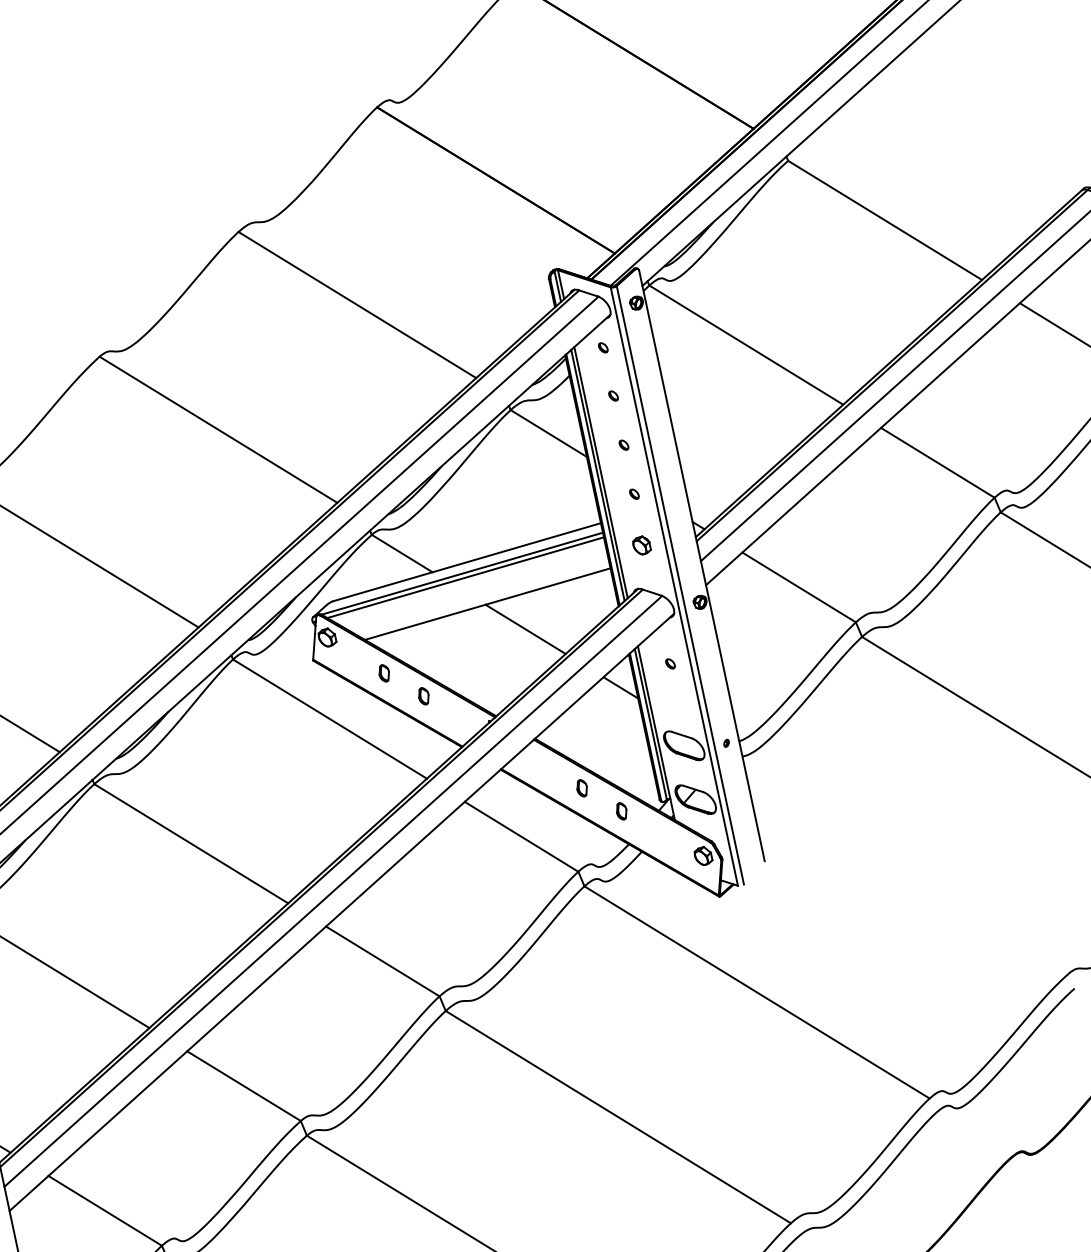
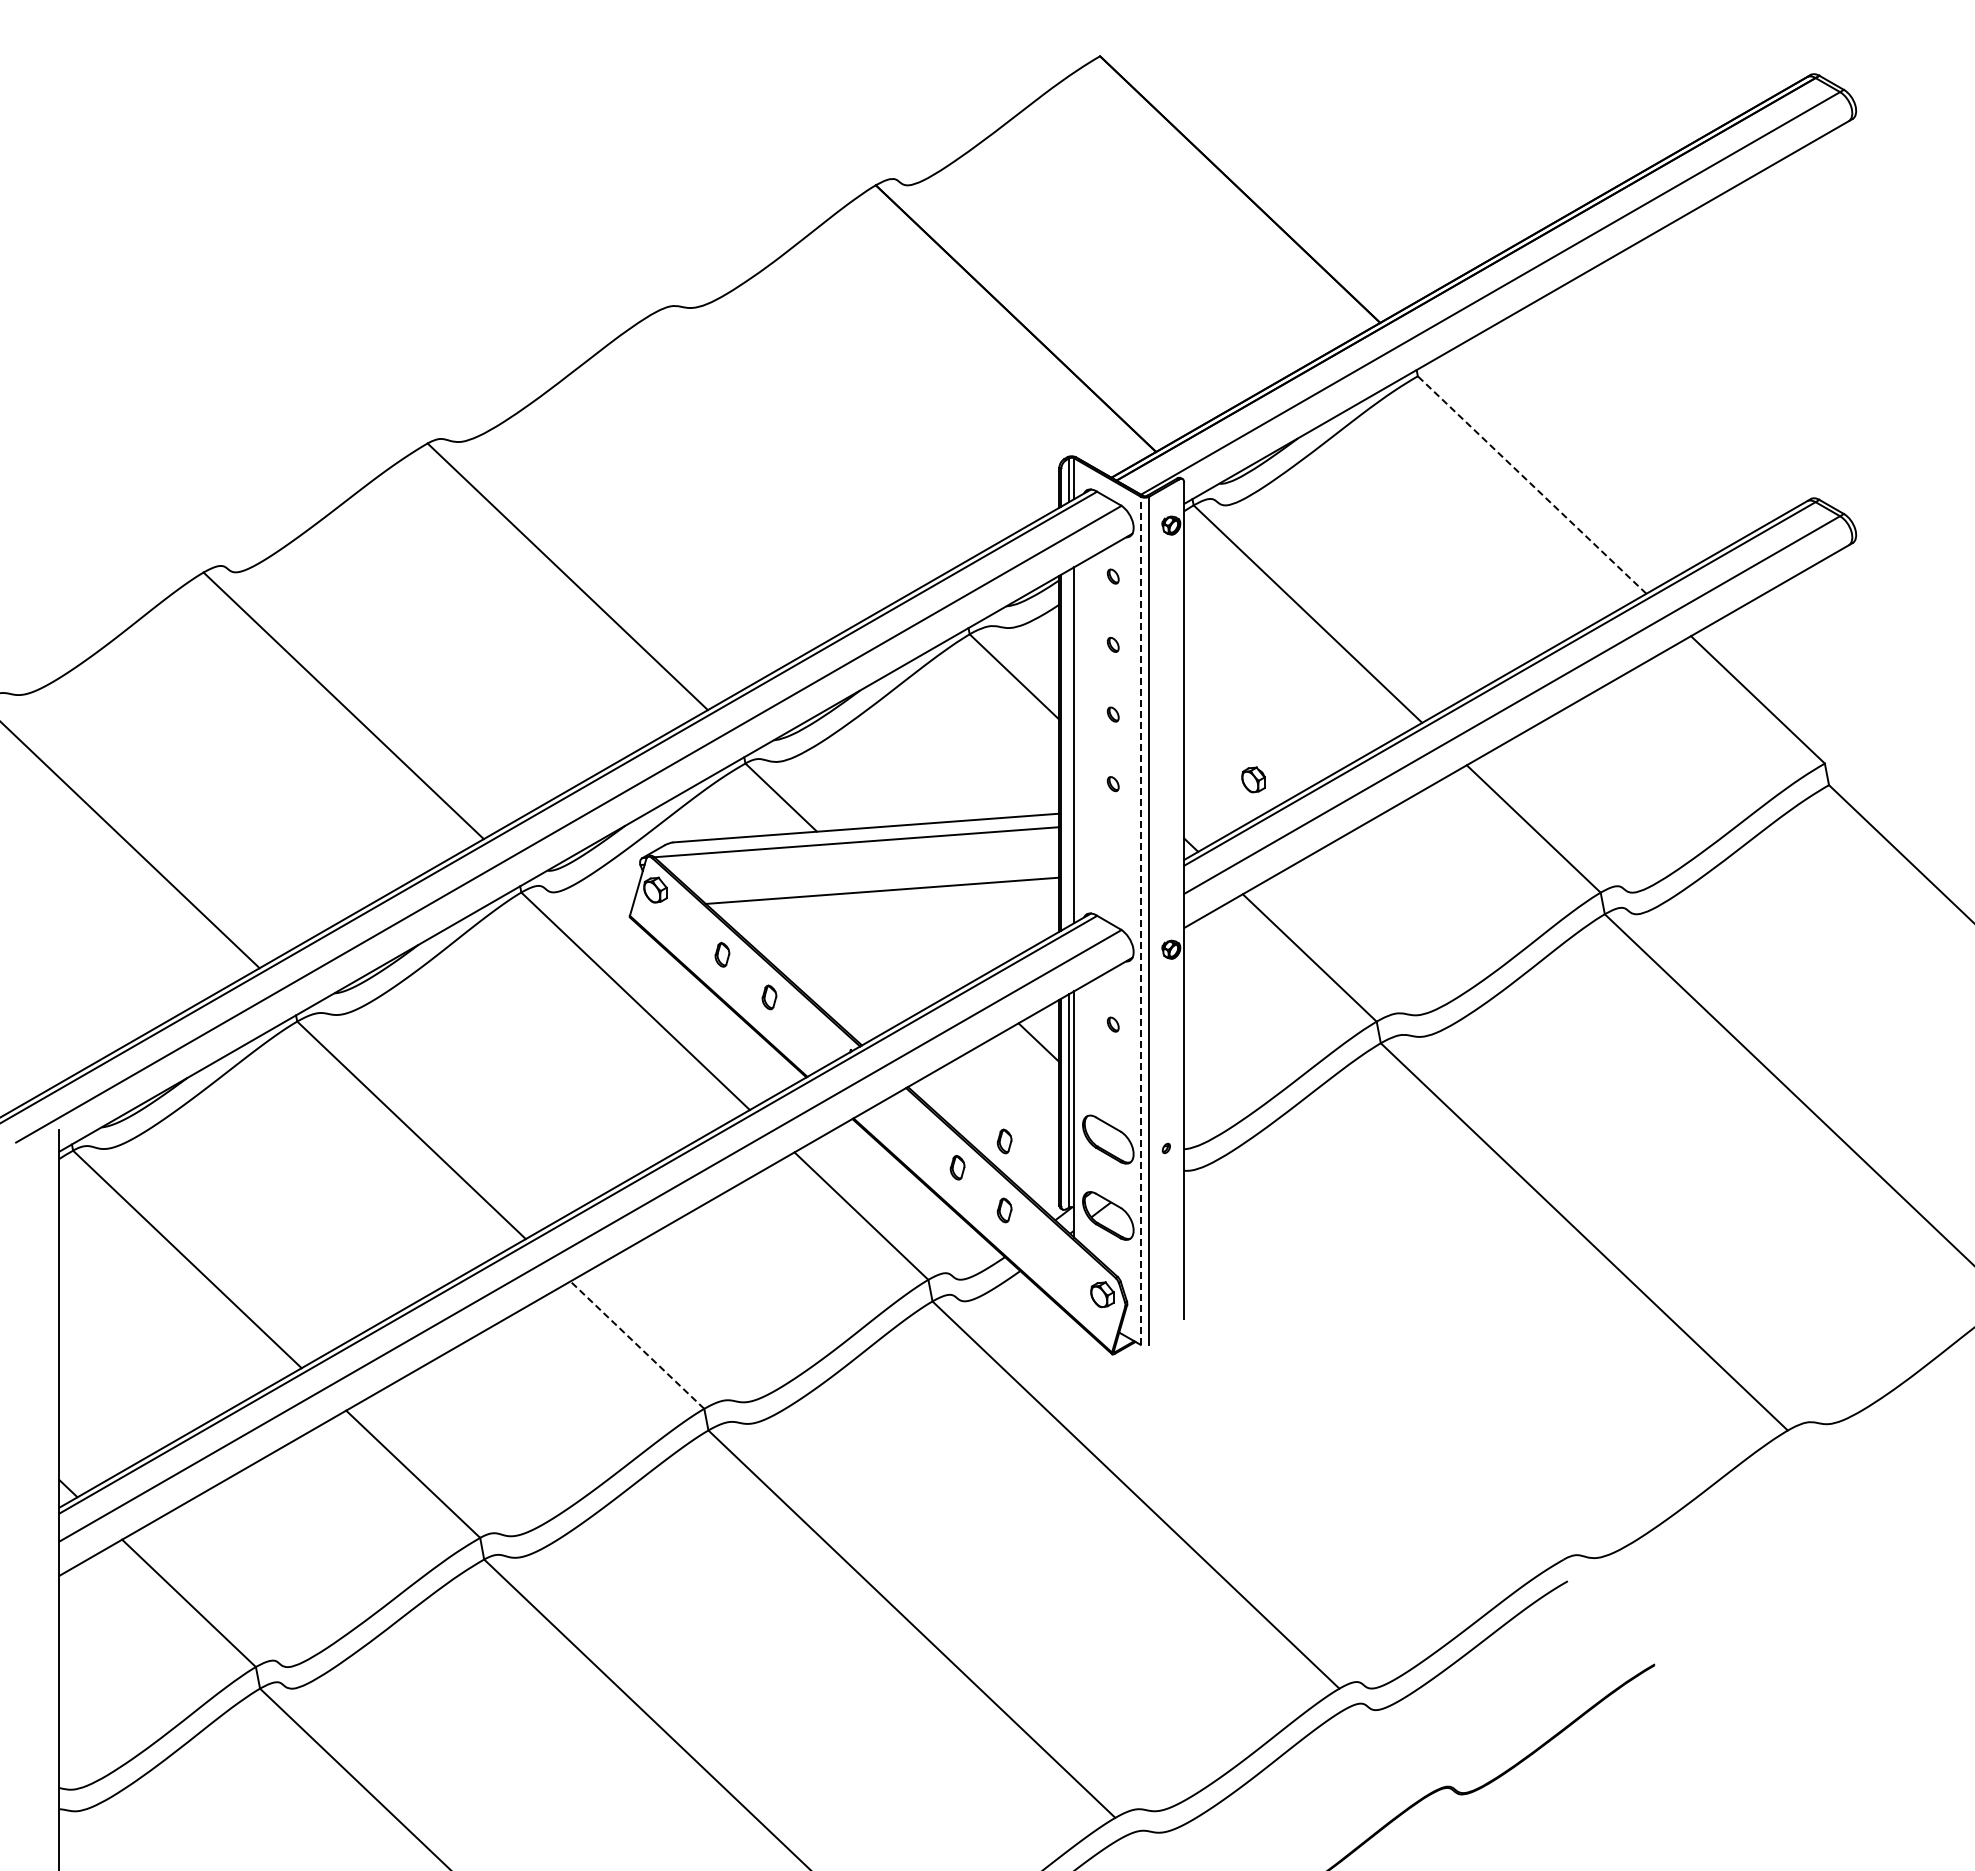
line: (885, 220) -> (1532, 485), solid -> dashed
line: (356, 305) -> (791, 447), removed
line: (598, 475) -> (1069, 748), removed
part: (641, 545) -> (1253, 779), moved
line: (465, 577) -> (860, 848), removed
line: (674, 586) -> (1140, 920), solid -> dashed
line: (525, 629) -> (926, 935), removed
part: (611, 762) -> (1004, 1141), added
line: (382, 960) -> (637, 1344), solid -> dashed

